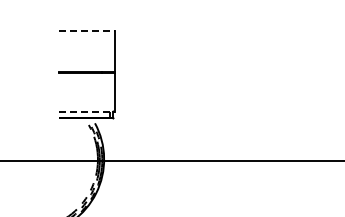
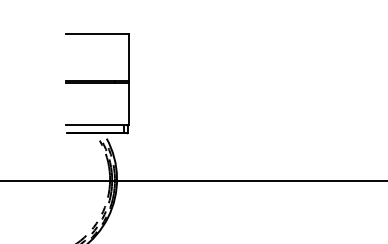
line: (86, 30) -> (97, 34), dashed -> solid
line: (86, 111) -> (97, 125), dashed -> solid

